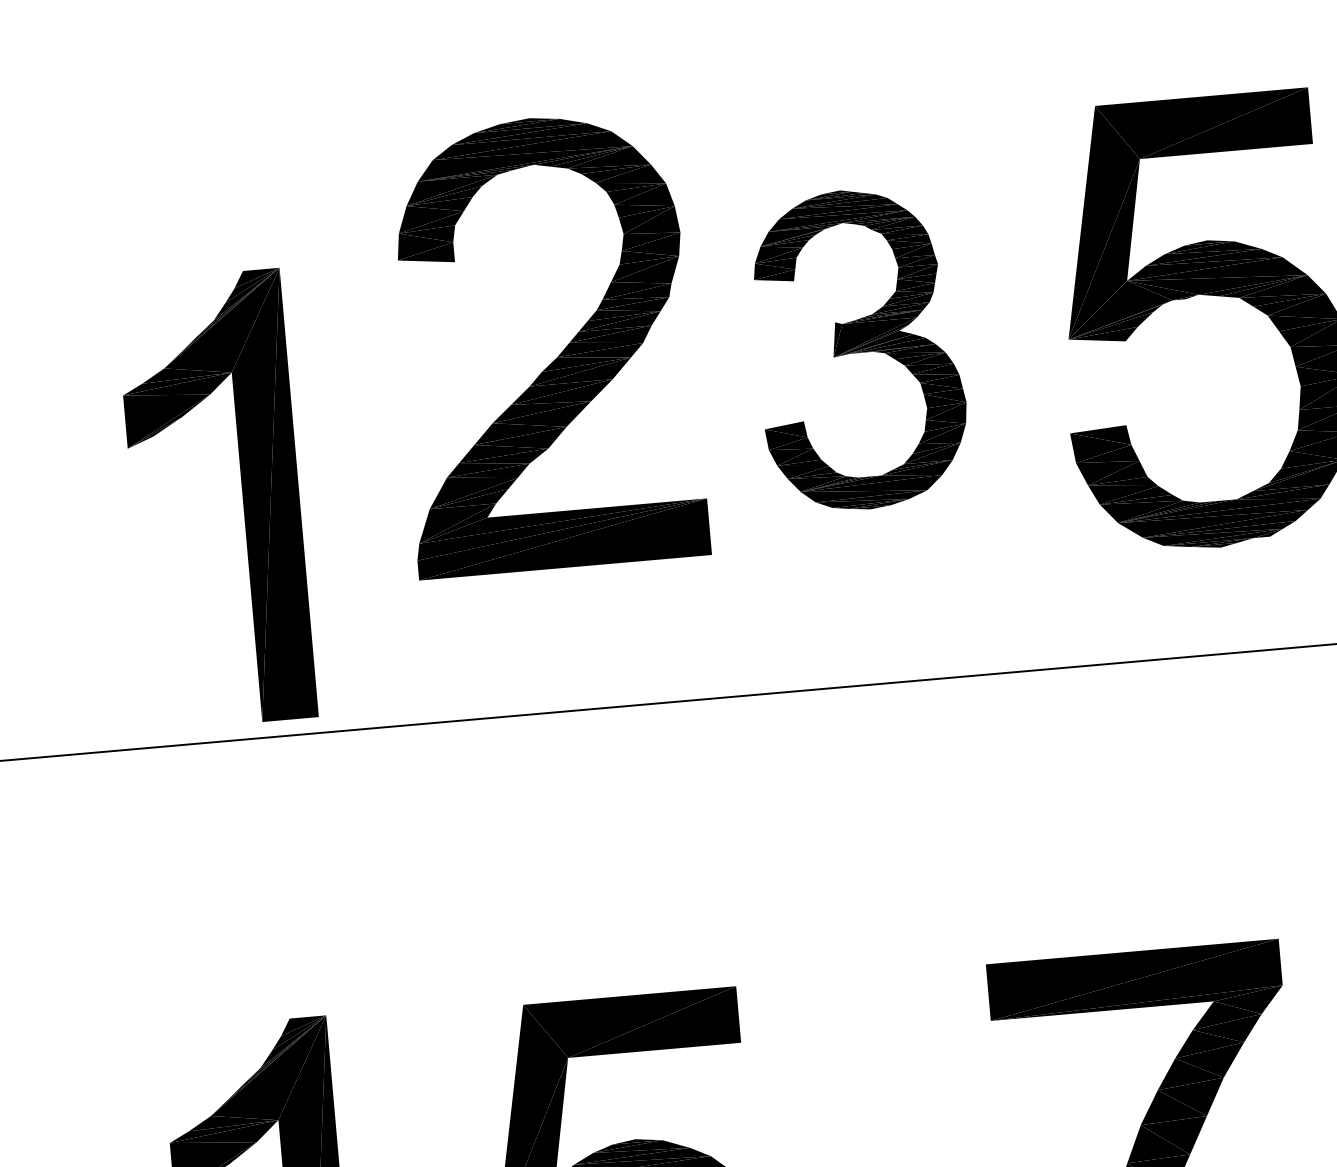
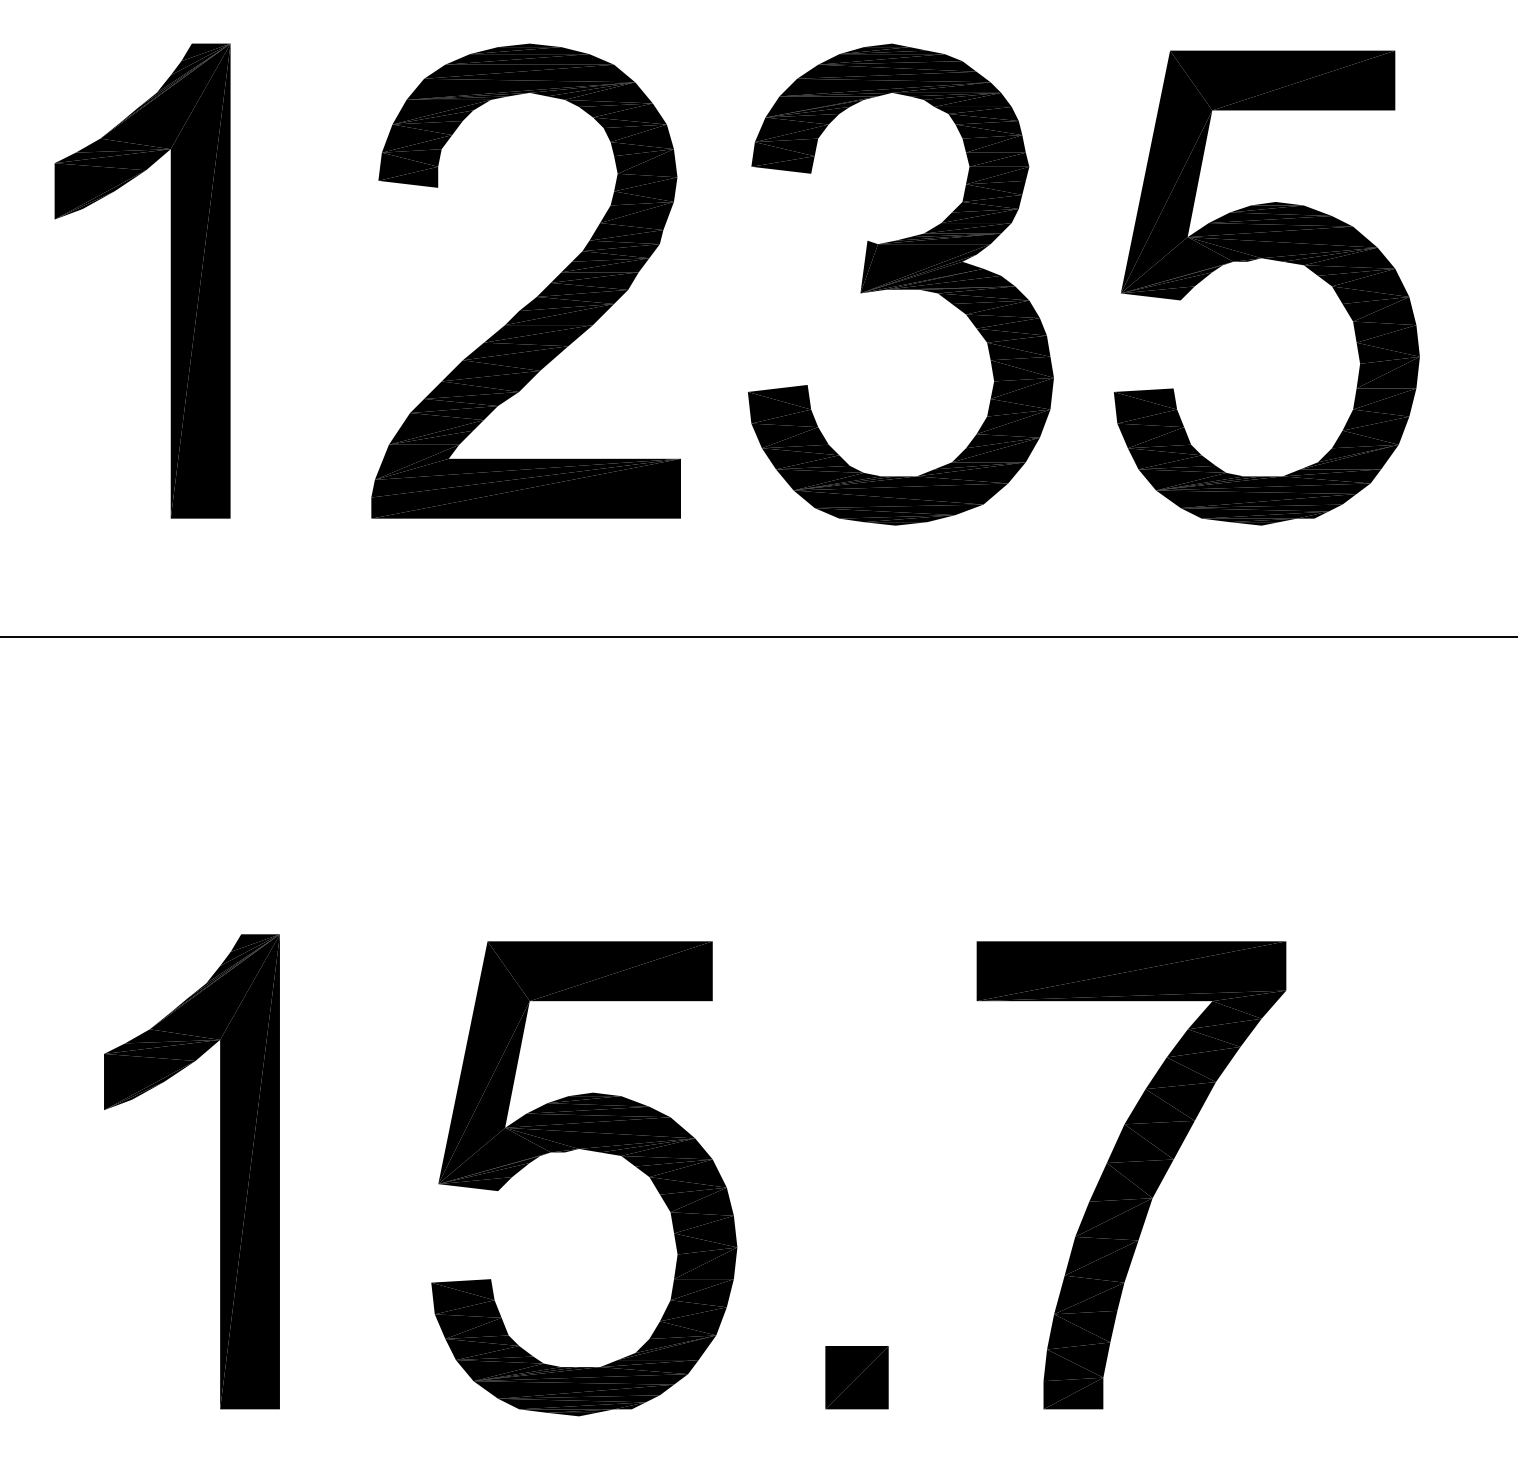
part: (859, 349) -> (900, 284), size x1.43
part: (556, 357) -> (535, 297), moved
part: (242, 496) -> (170, 280), moved

